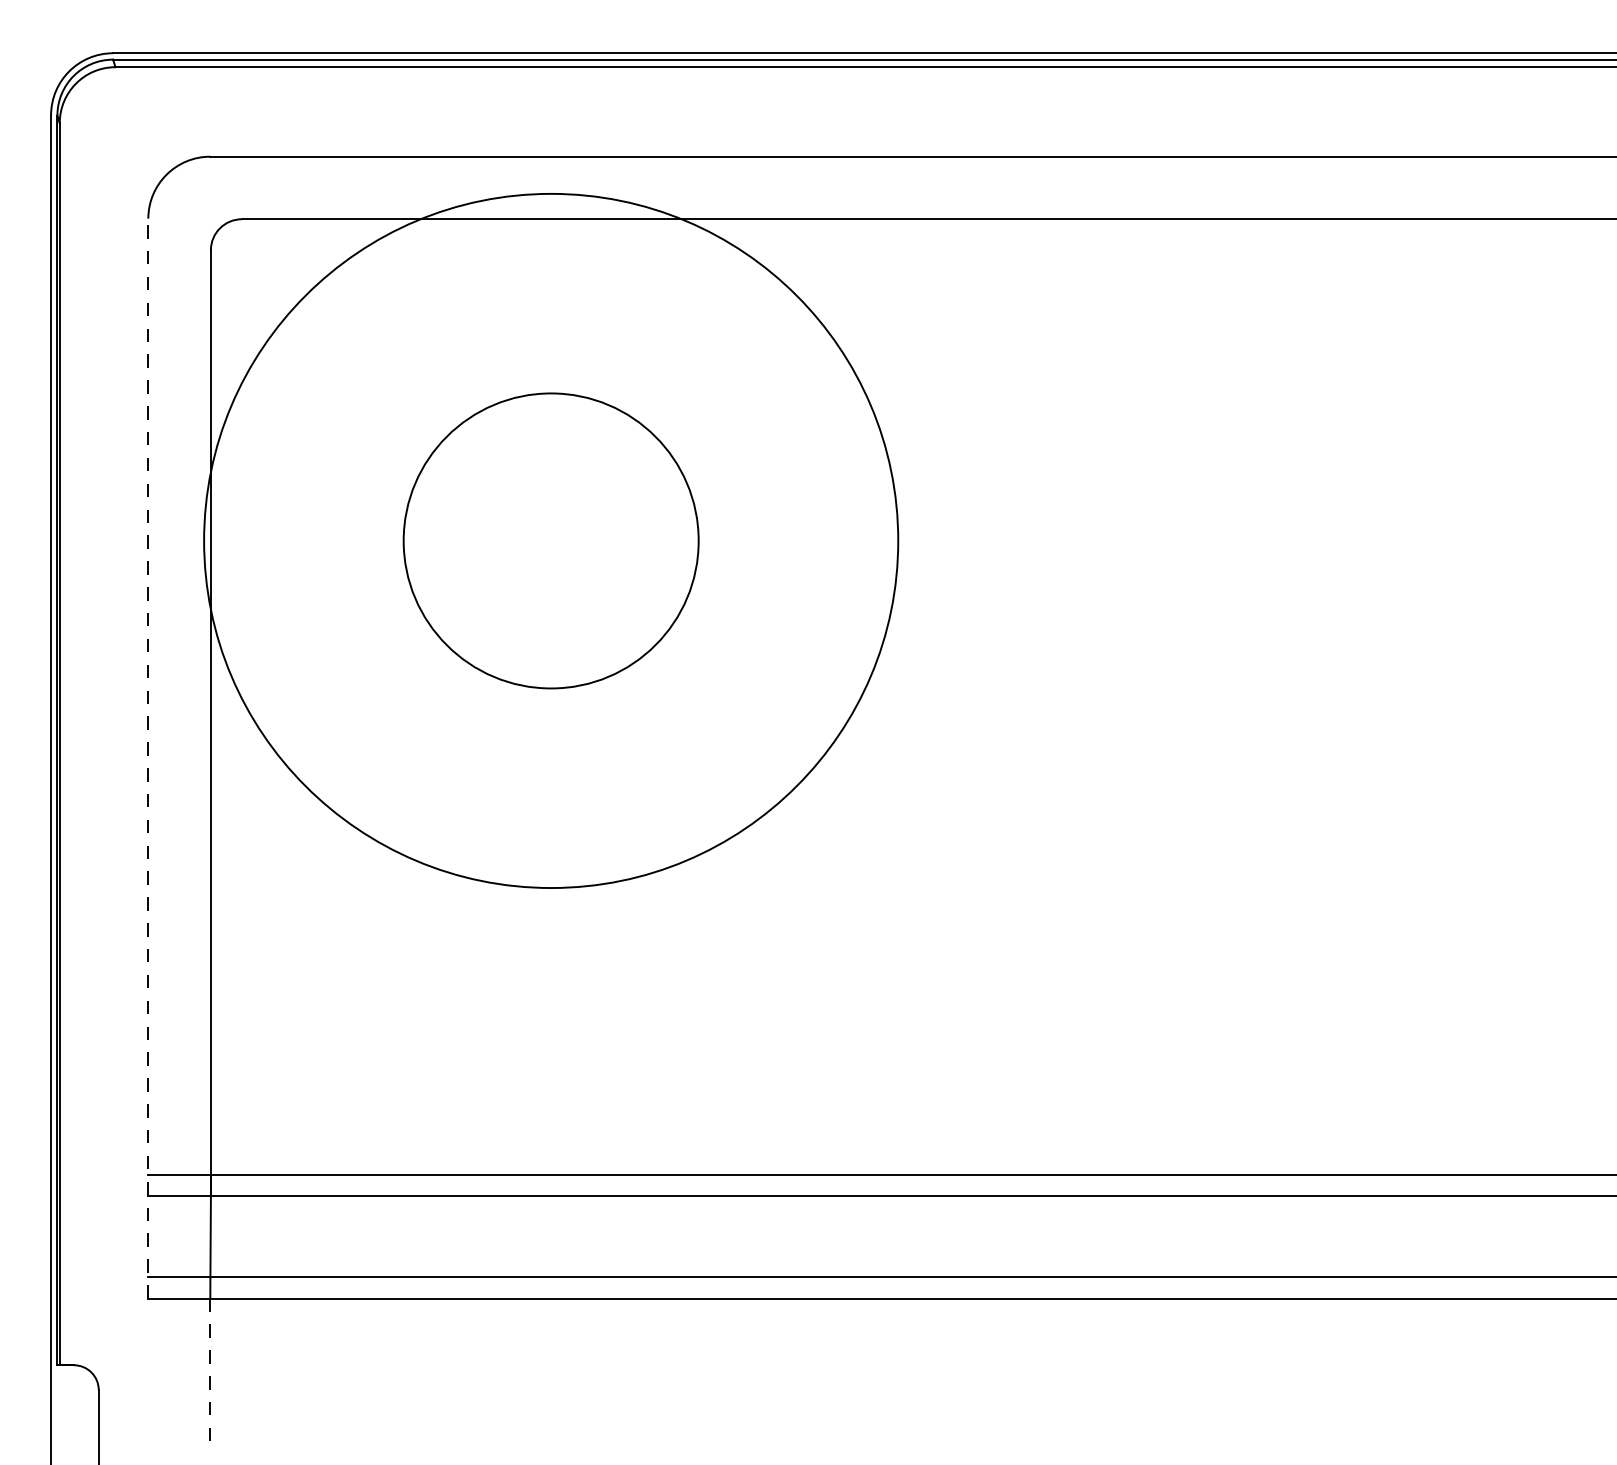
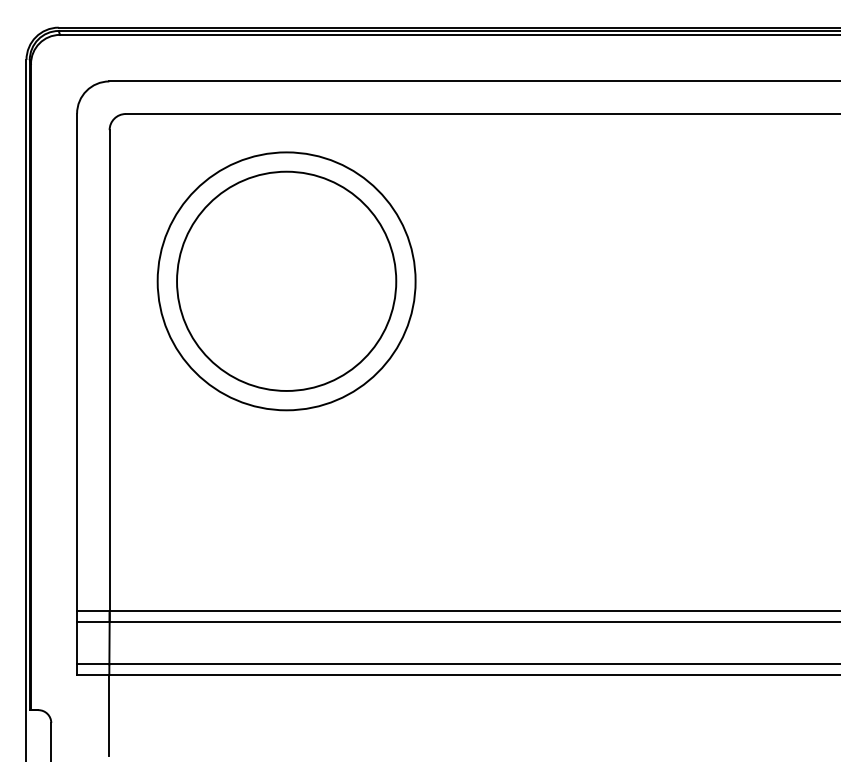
circle: (550, 539) -> (286, 280), size x1.43
circle: (550, 541) -> (286, 281), size x0.71
line: (149, 758) -> (77, 394), dashed -> solid
line: (210, 1377) -> (109, 716), dashed -> solid

